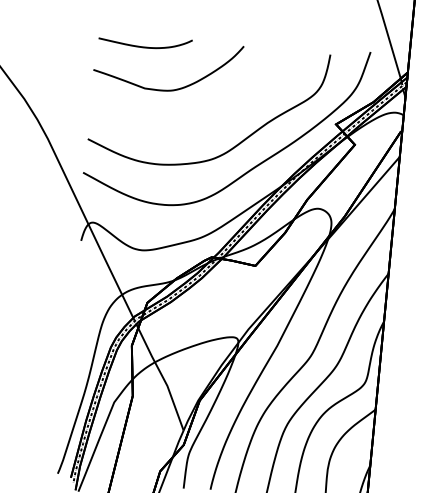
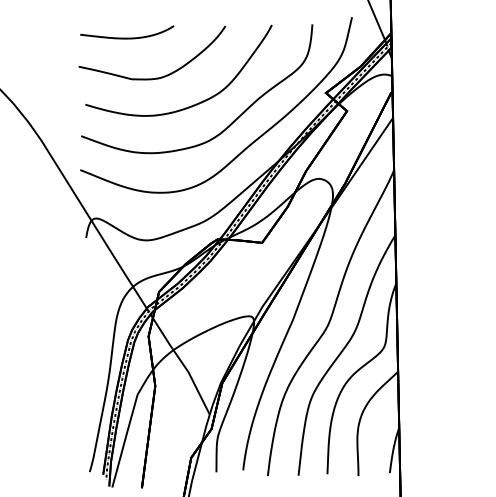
curve: (203, 120) -> (193, 104), added

